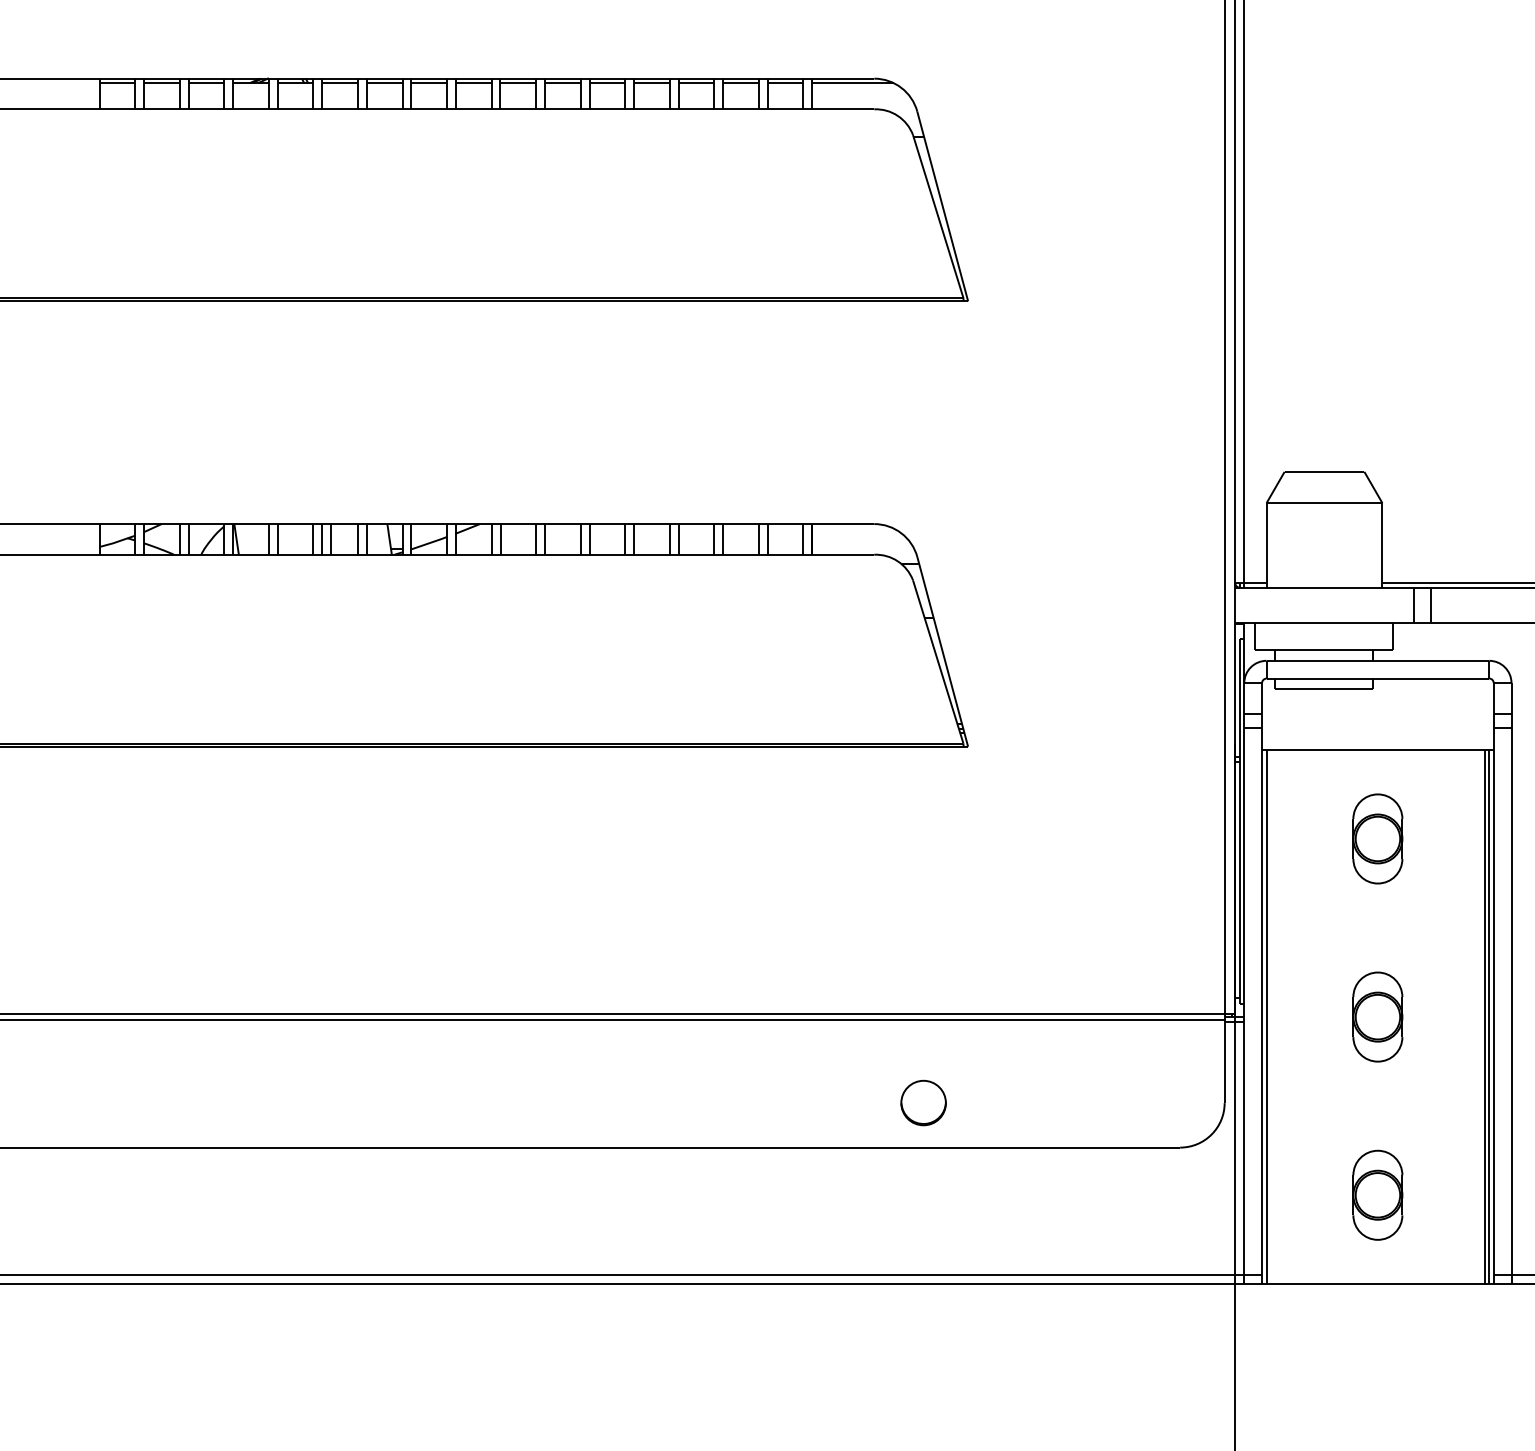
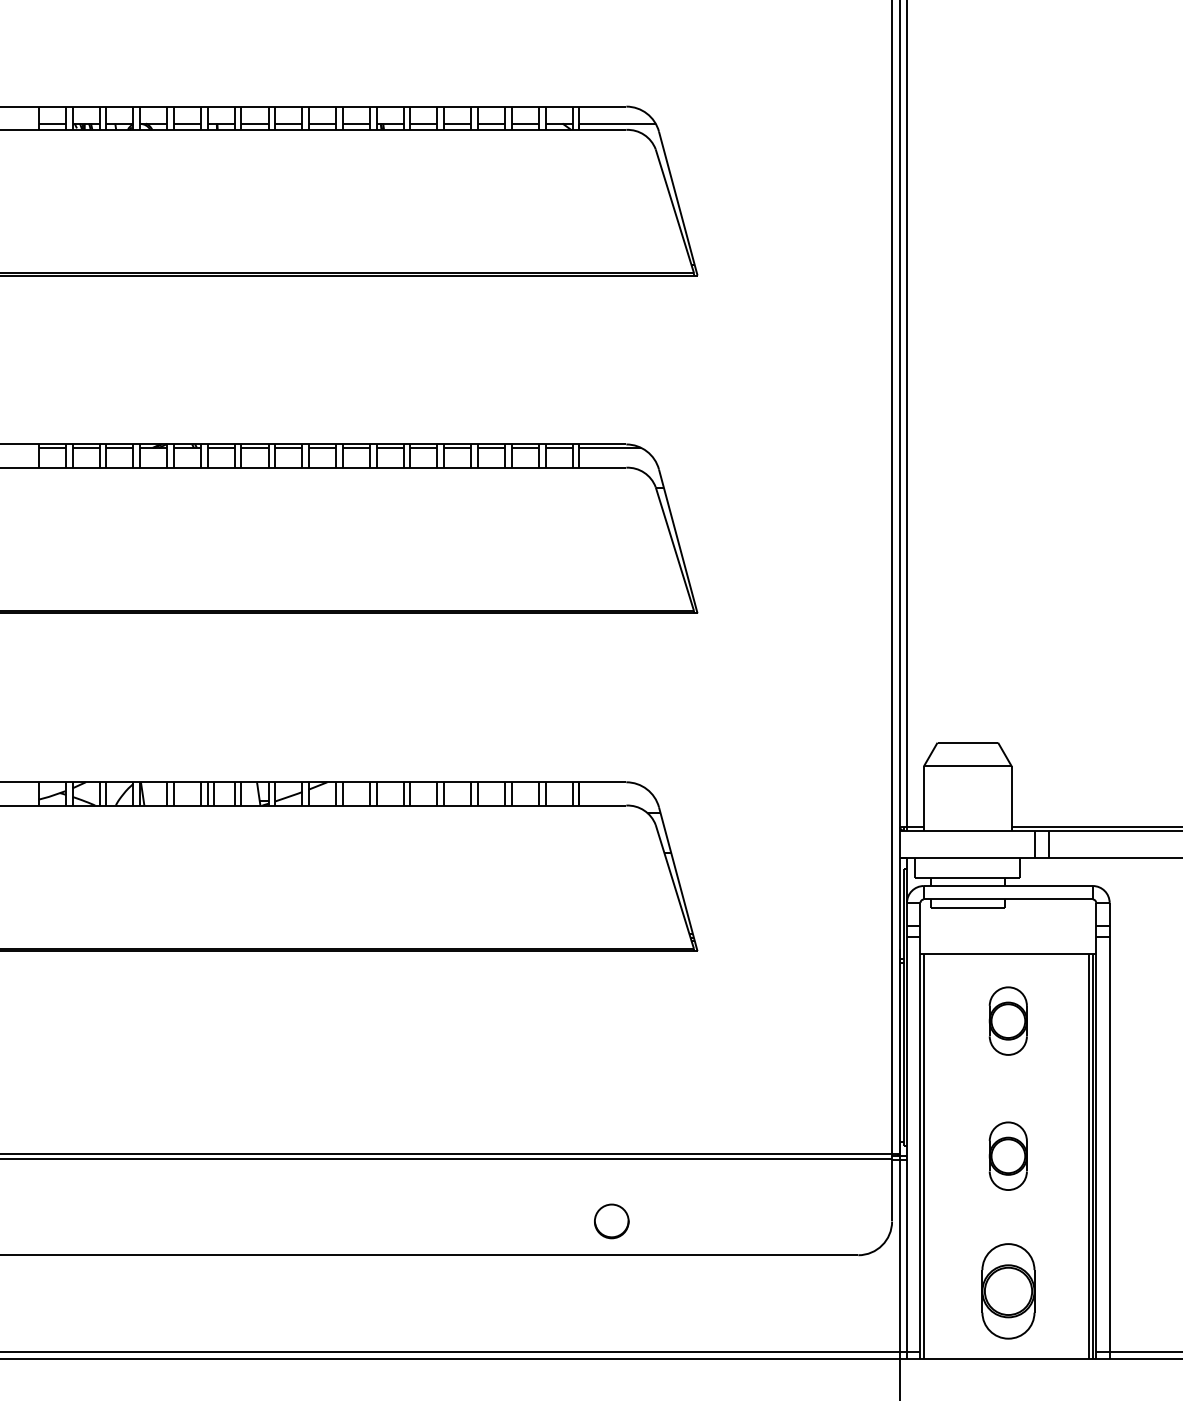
part: (923, 1103) -> (611, 1221), moved
part: (1376, 1195) -> (1007, 1291), size x1.4

